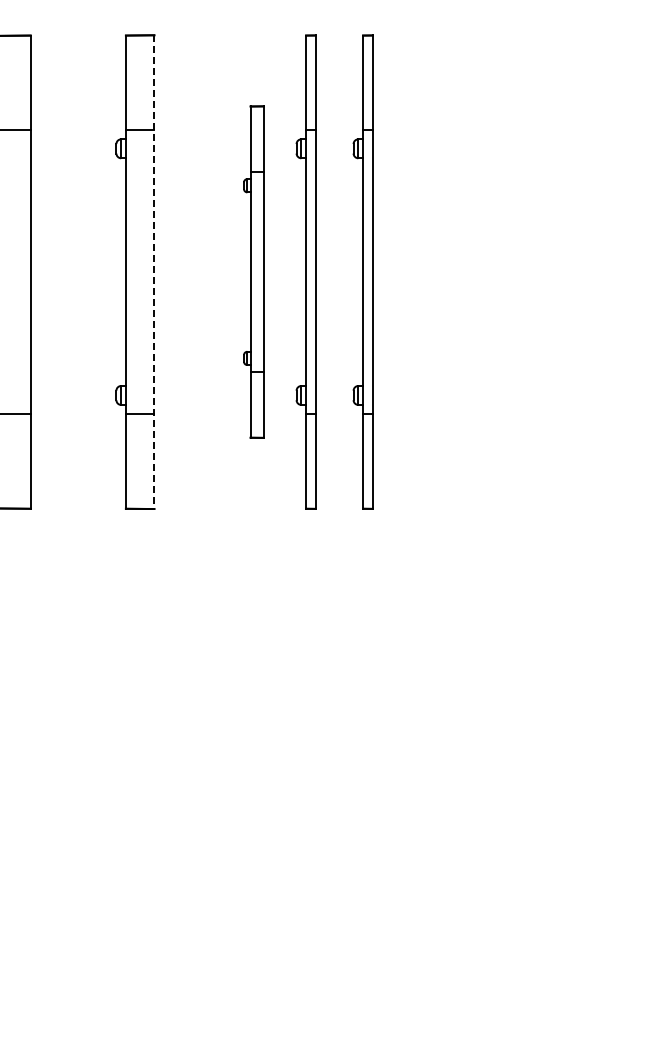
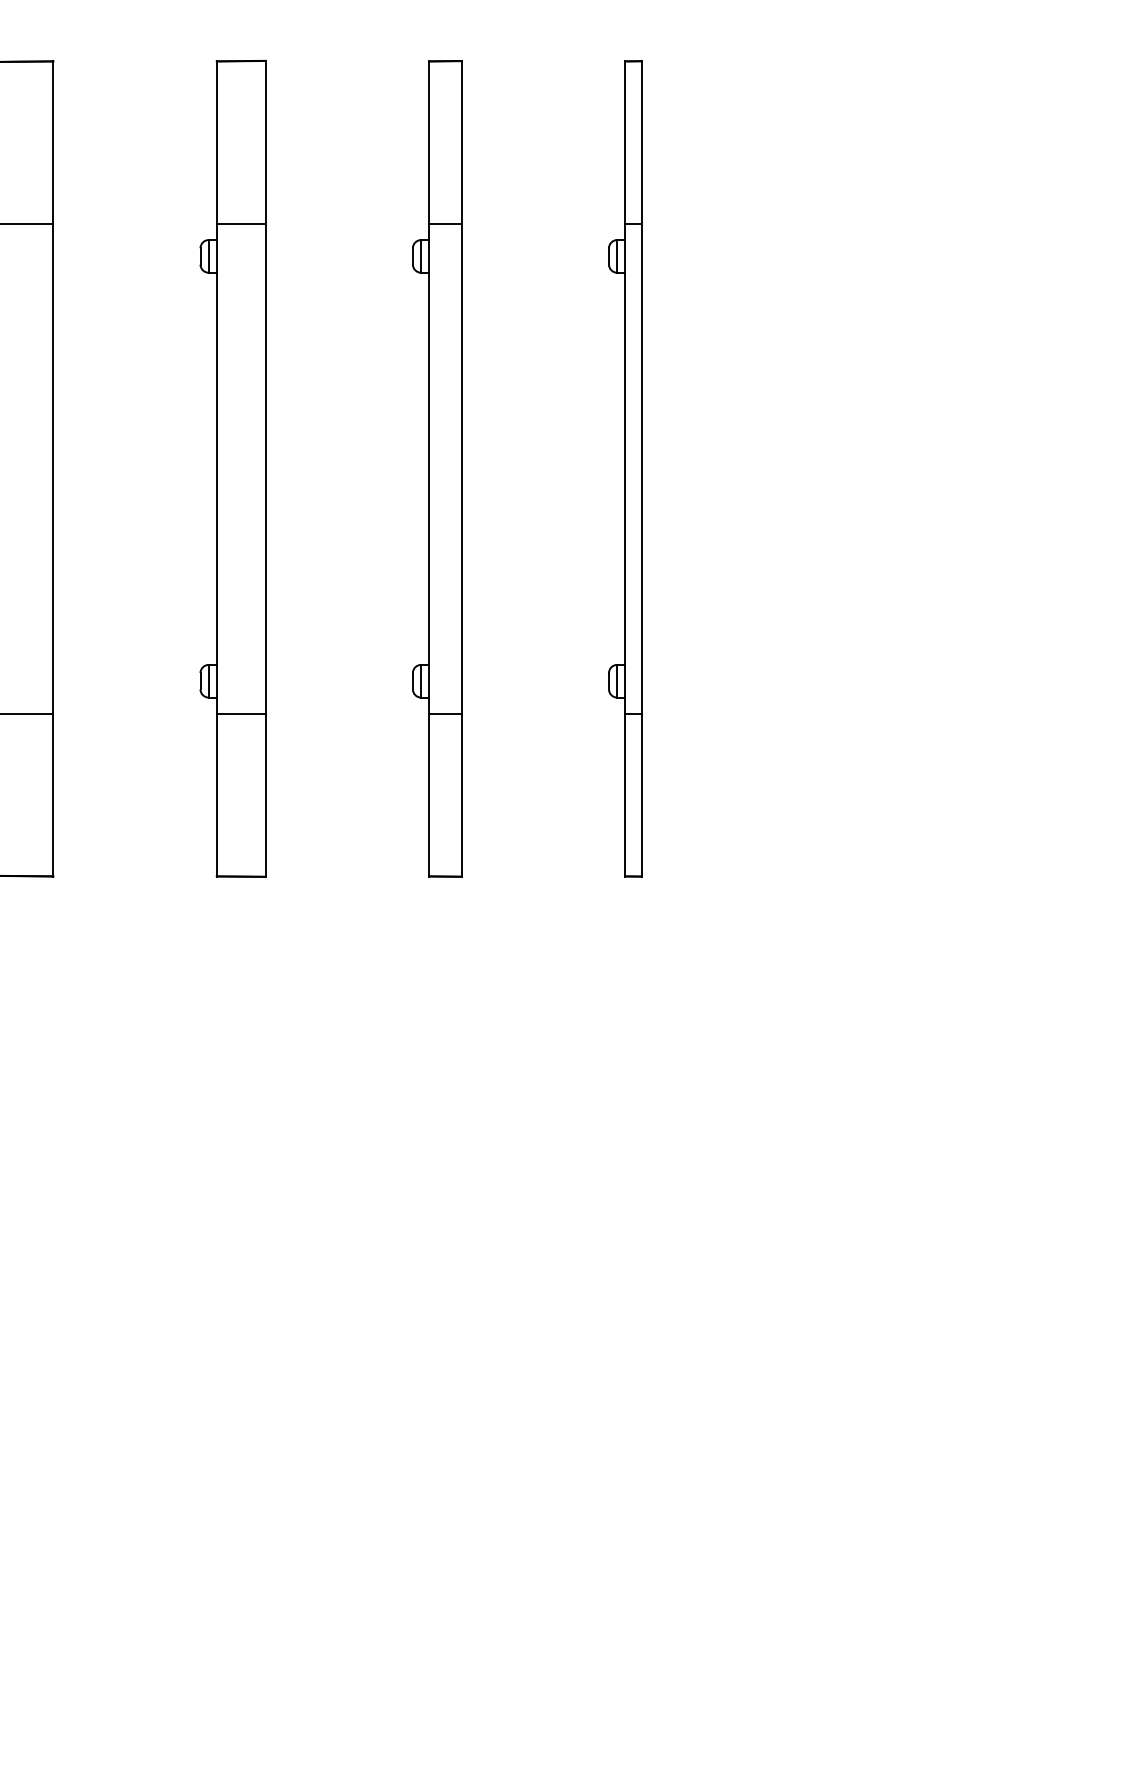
part: (253, 271) -> (436, 467), size x1.43
part: (305, 271) -> (526, 467), removed
line: (154, 272) -> (266, 469), dashed -> solid

